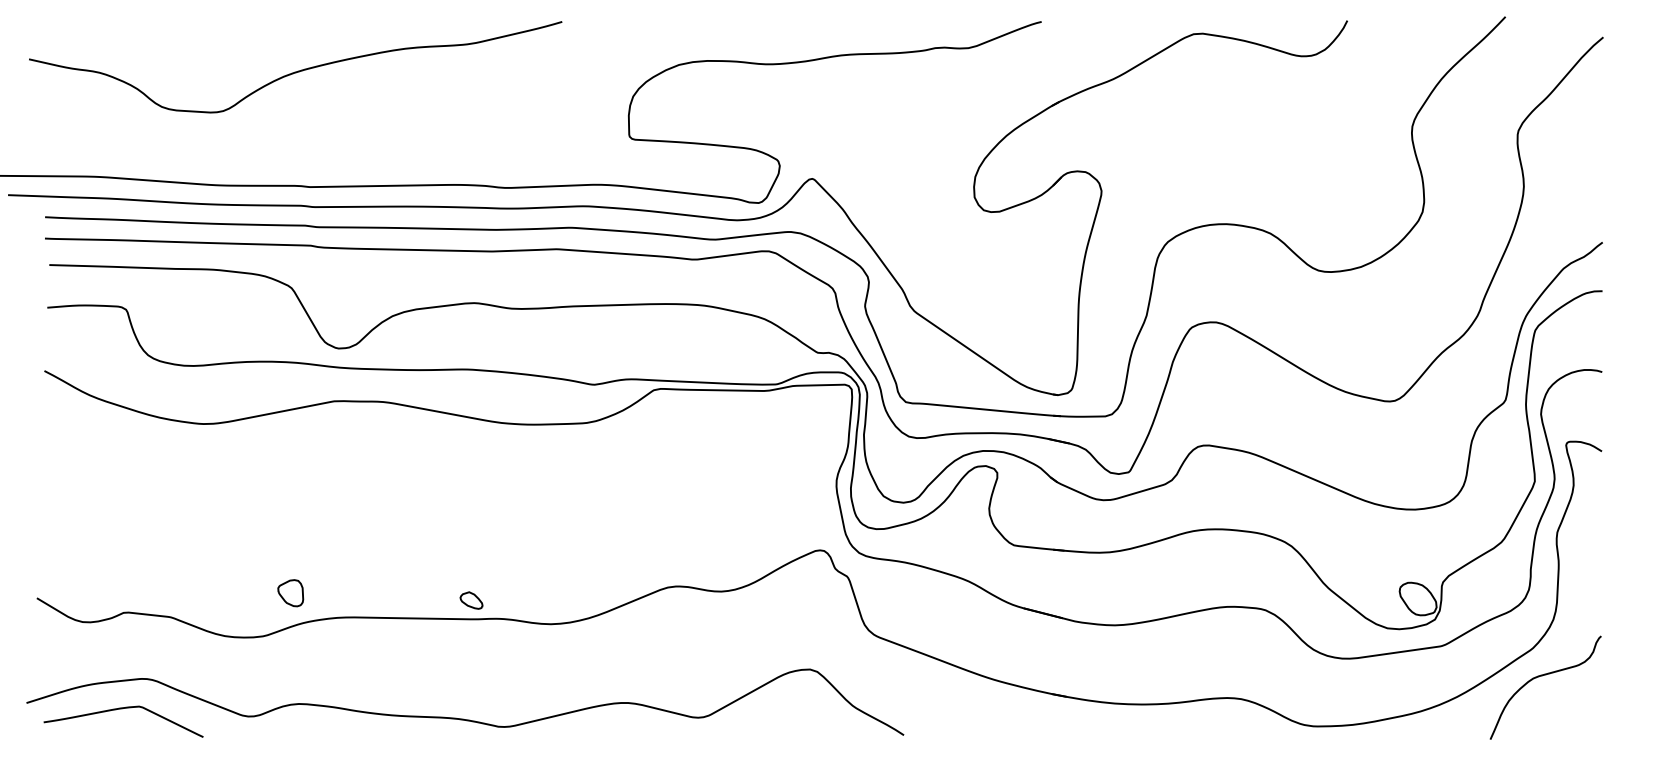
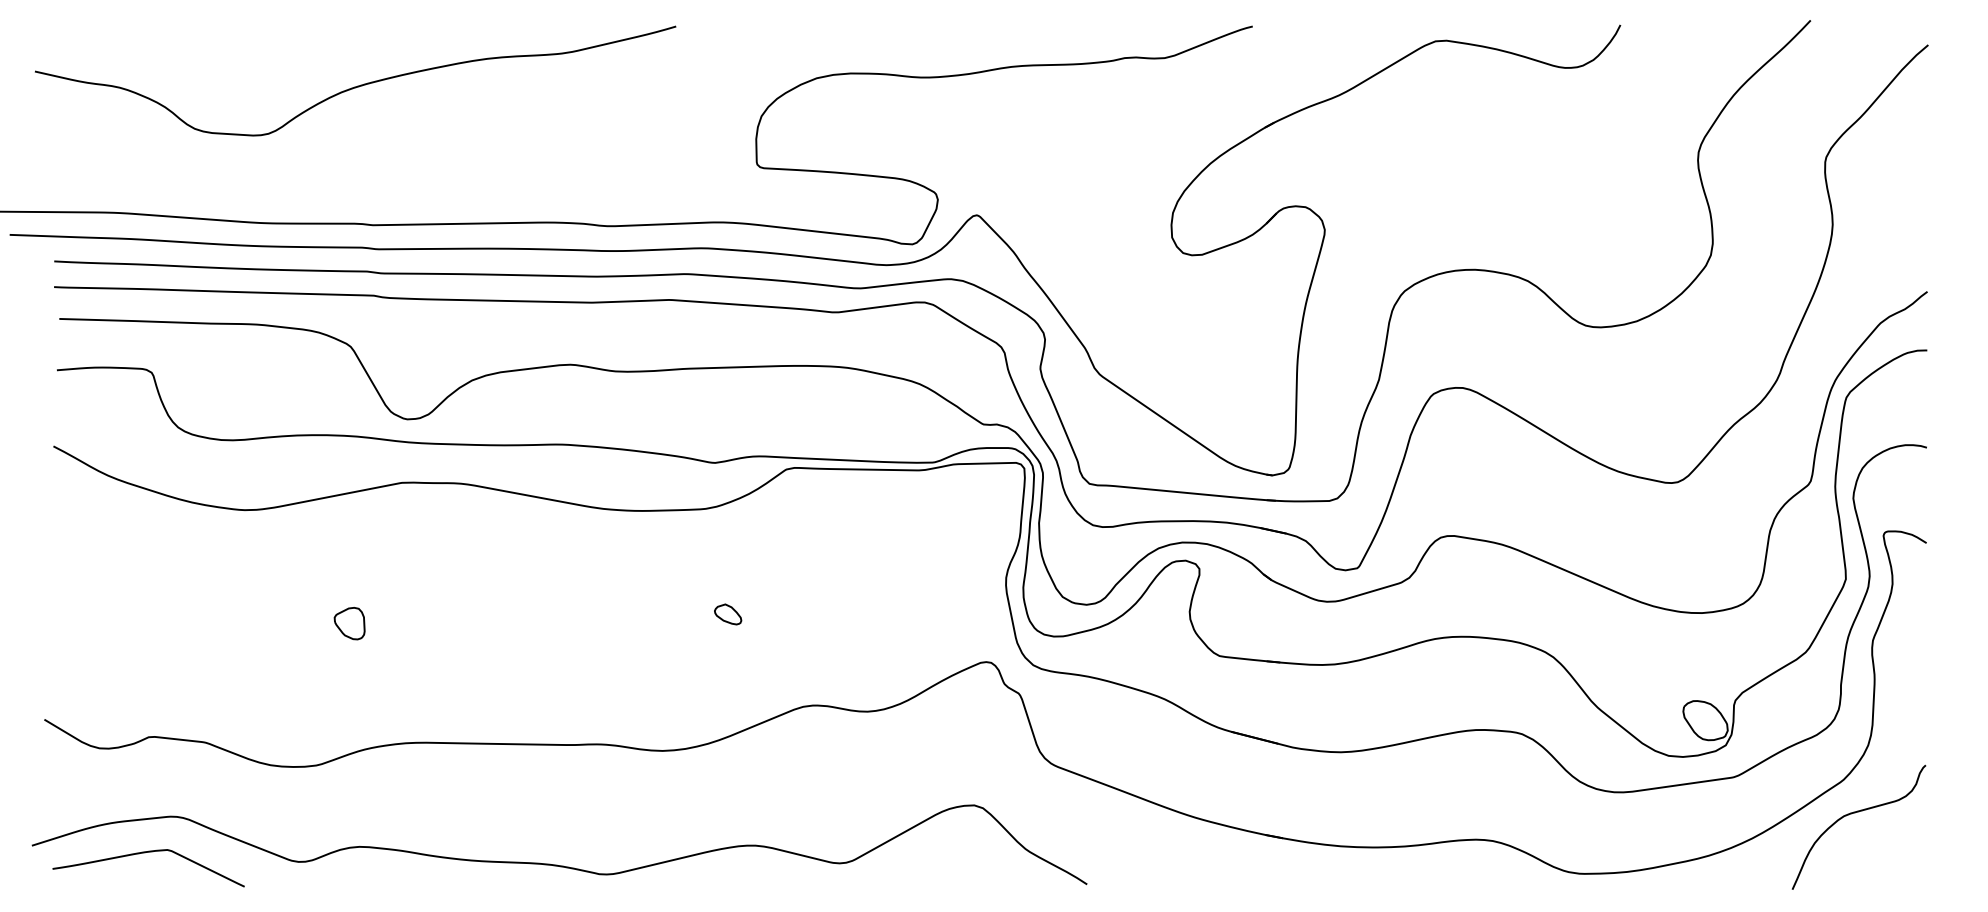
part: (290, 593) -> (349, 623), moved
part: (471, 600) -> (728, 614), moved

